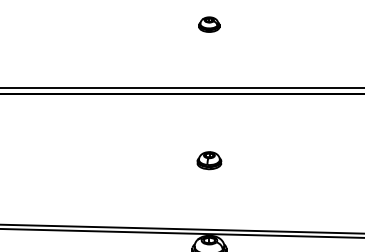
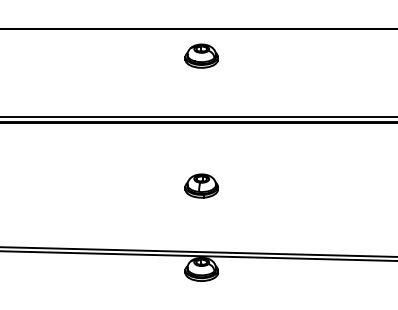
part: (209, 24) -> (201, 55), size x1.67
part: (209, 160) -> (201, 185), size x1.43

